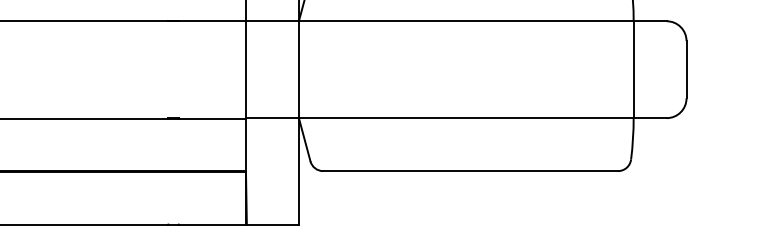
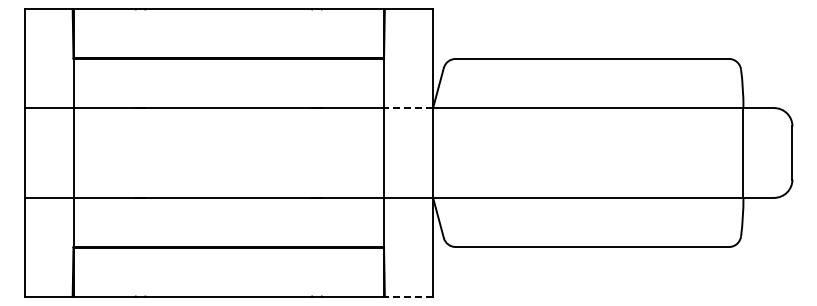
line: (272, 20) -> (408, 107), solid -> dashed
line: (272, 224) -> (408, 296), solid -> dashed

